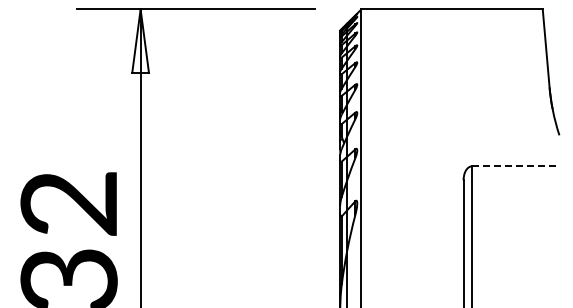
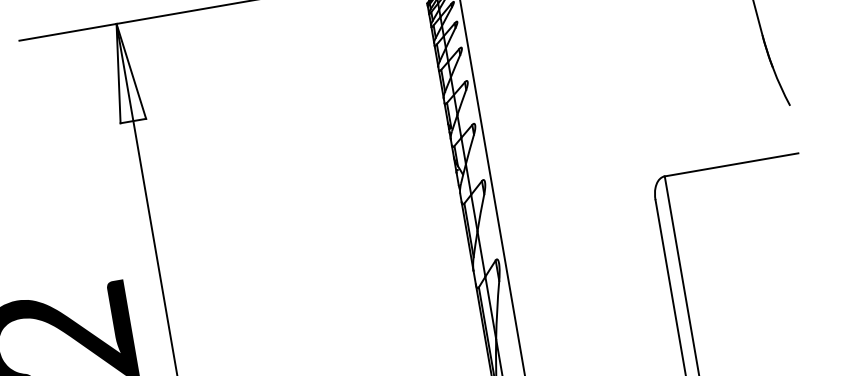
line: (515, 166) -> (731, 165), dashed -> solid

